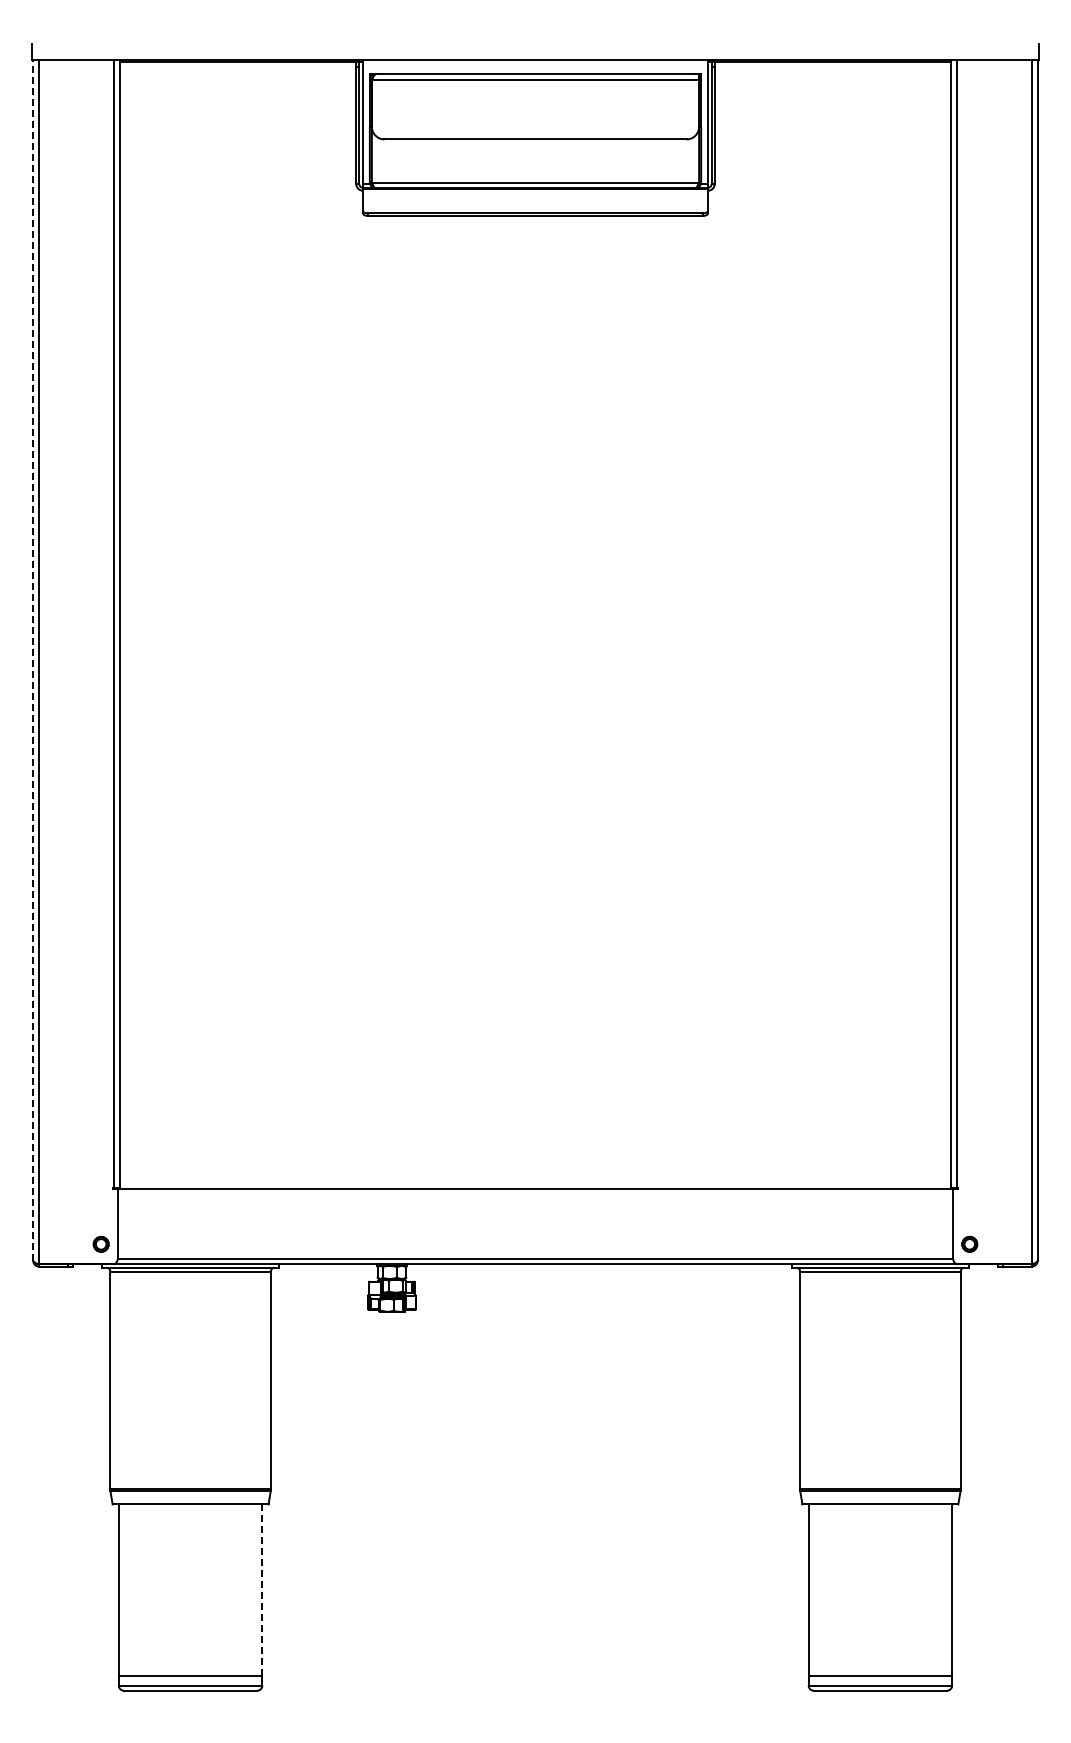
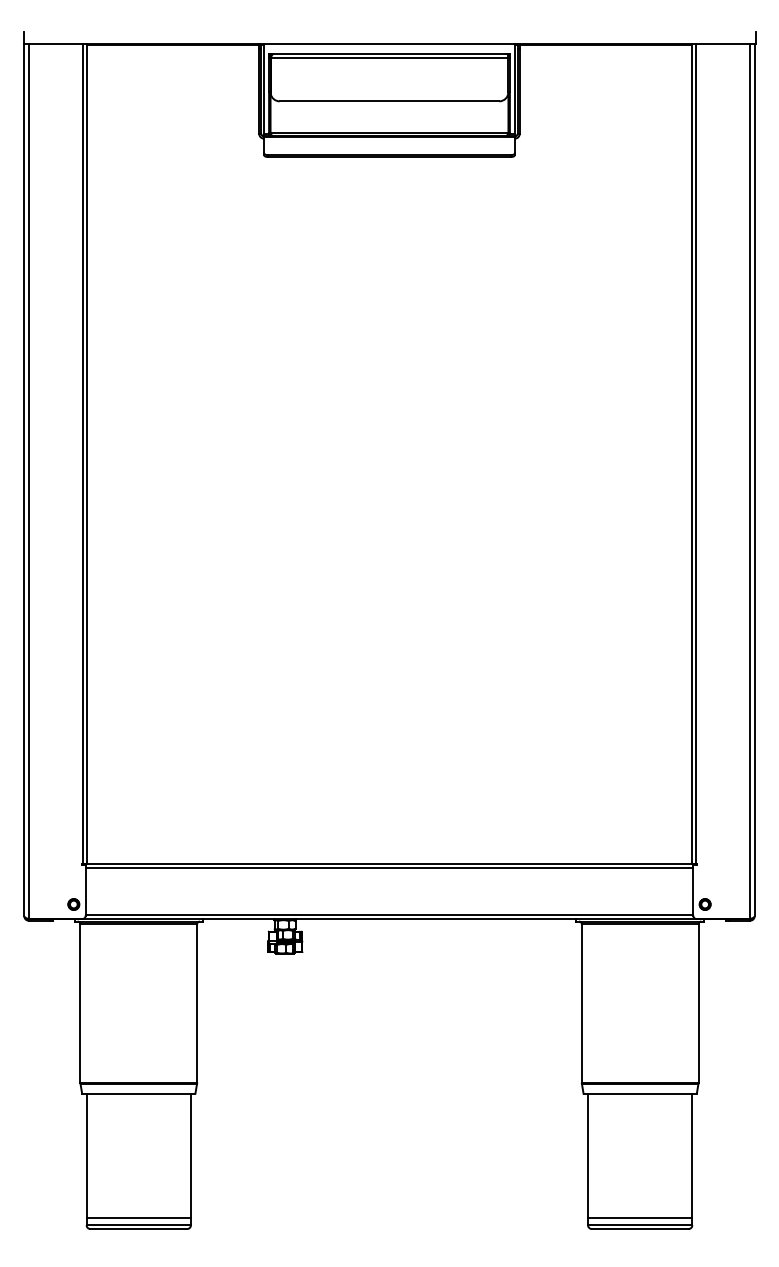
line: (33, 659) -> (24, 479), dashed -> solid
line: (535, 1194) -> (389, 868), added
line: (261, 1590) -> (190, 1156), dashed -> solid

